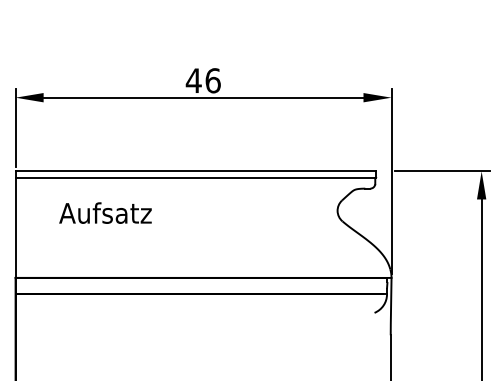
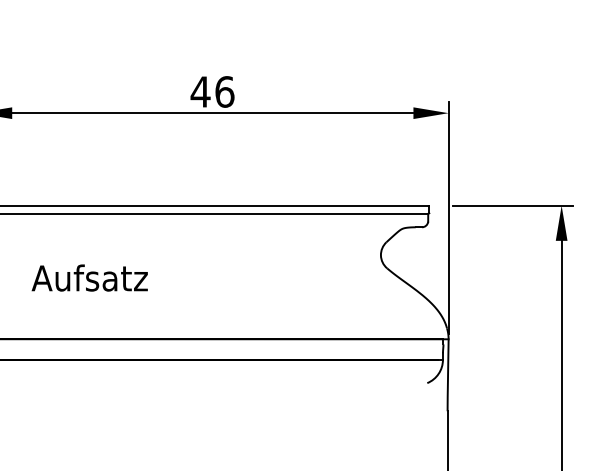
text: (105, 212) -> (89, 277), moved

